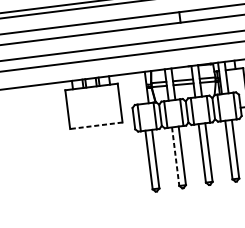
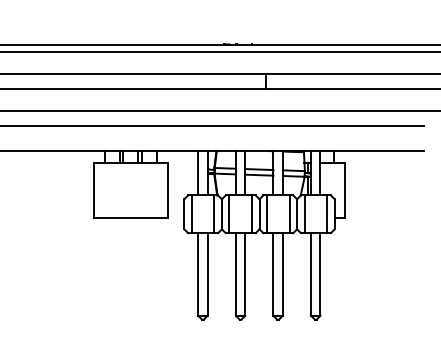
line: (140, 88) -> (198, 173), added
line: (96, 125) -> (130, 217), dashed -> solid
line: (175, 156) -> (235, 274), dashed -> solid

